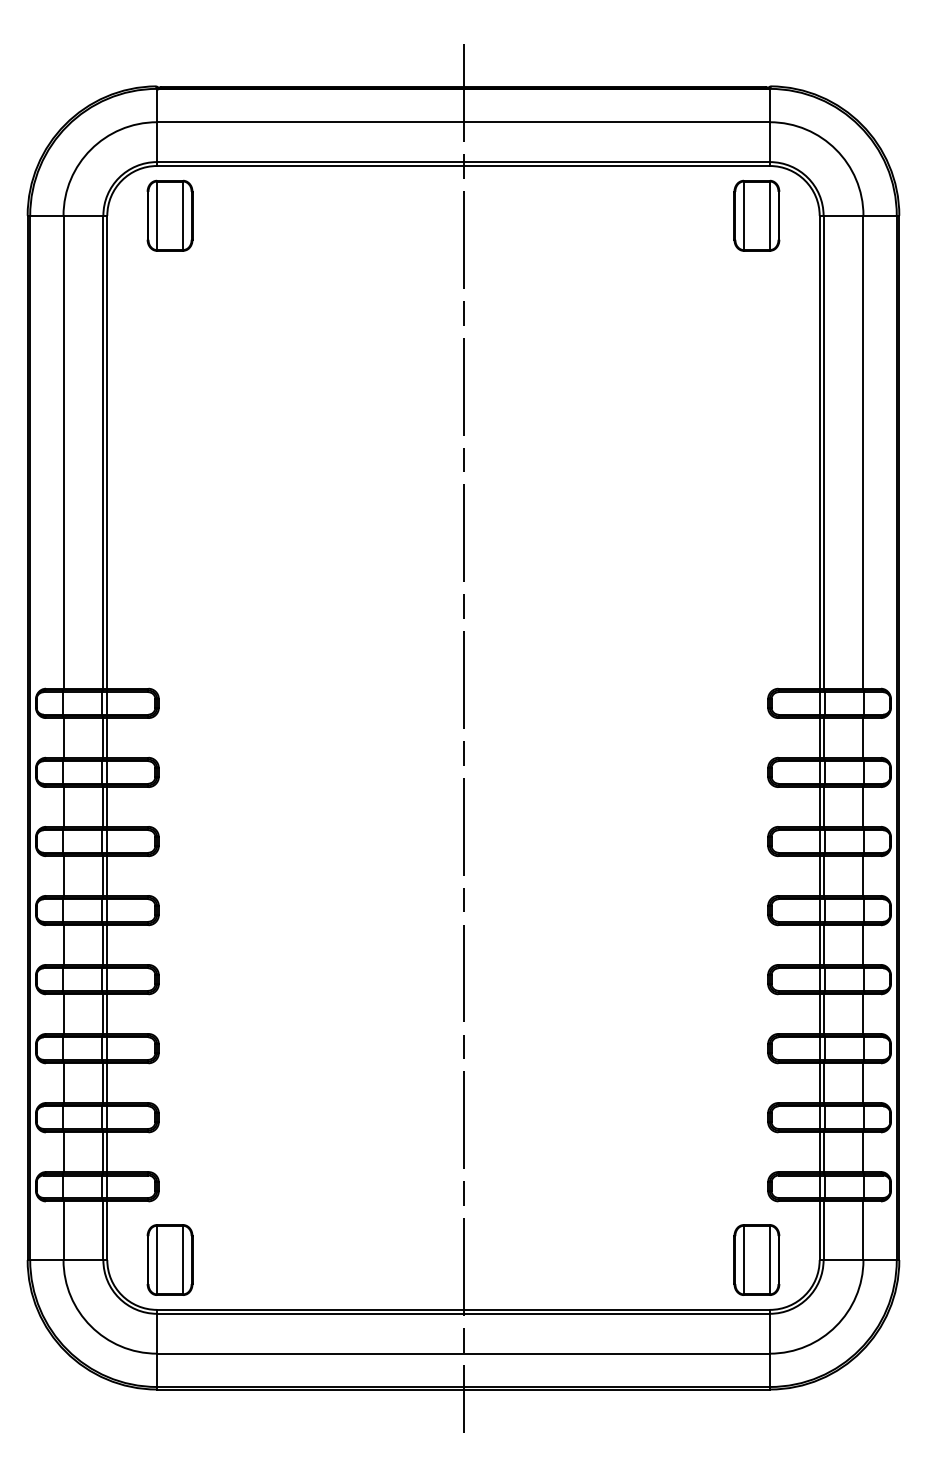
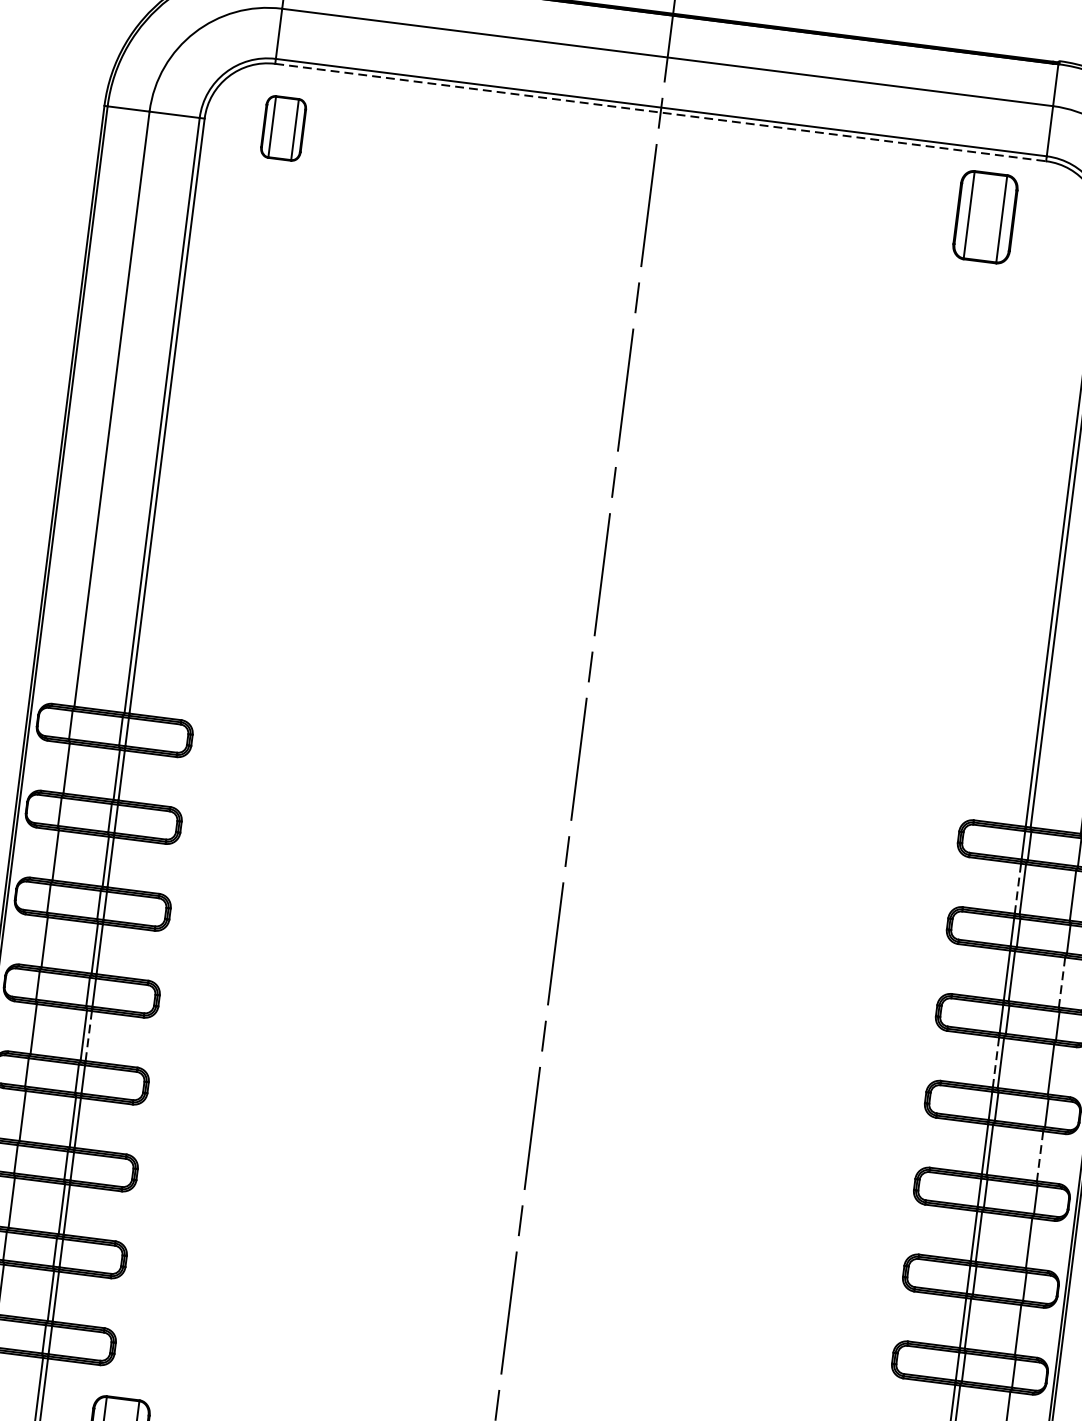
line: (463, 166) -> (660, 113), solid -> dashed
part: (169, 215) -> (282, 128), size x0.7
part: (756, 215) -> (984, 216), moved
line: (819, 737) -> (1017, 888), solid -> dashed
line: (863, 806) -> (1062, 981), solid -> dashed
line: (819, 876) -> (995, 1063), solid -> dashed
line: (107, 945) -> (88, 1036), solid -> dashed
line: (863, 945) -> (1040, 1156), solid -> dashed

